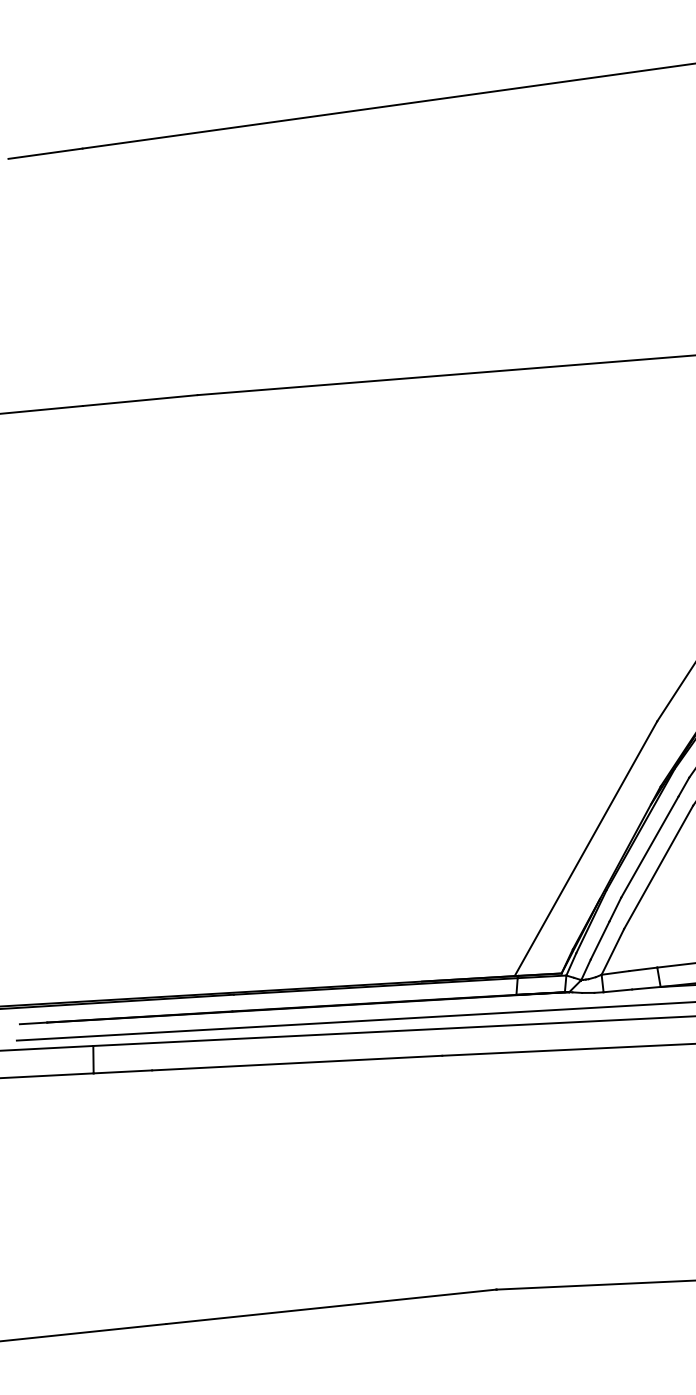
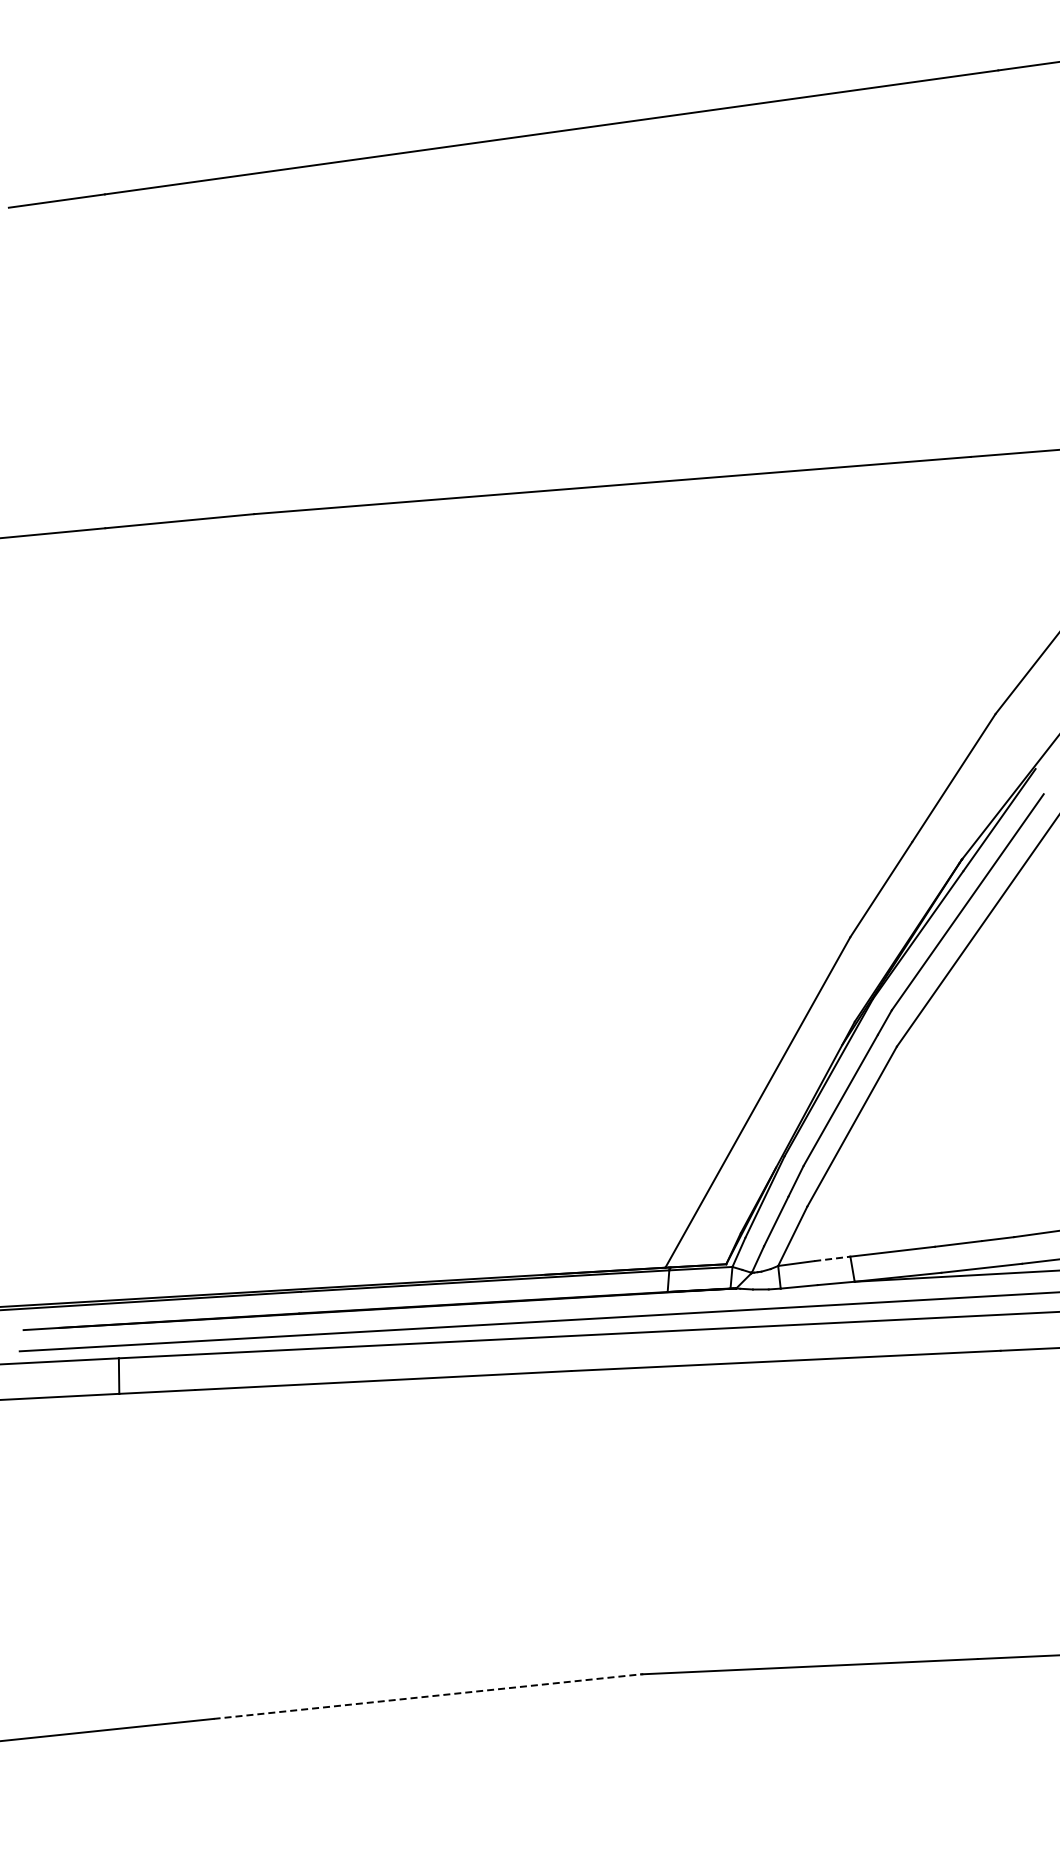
line: (643, 969) -> (832, 1258), solid -> dashed
line: (331, 1306) -> (427, 1696), solid -> dashed

